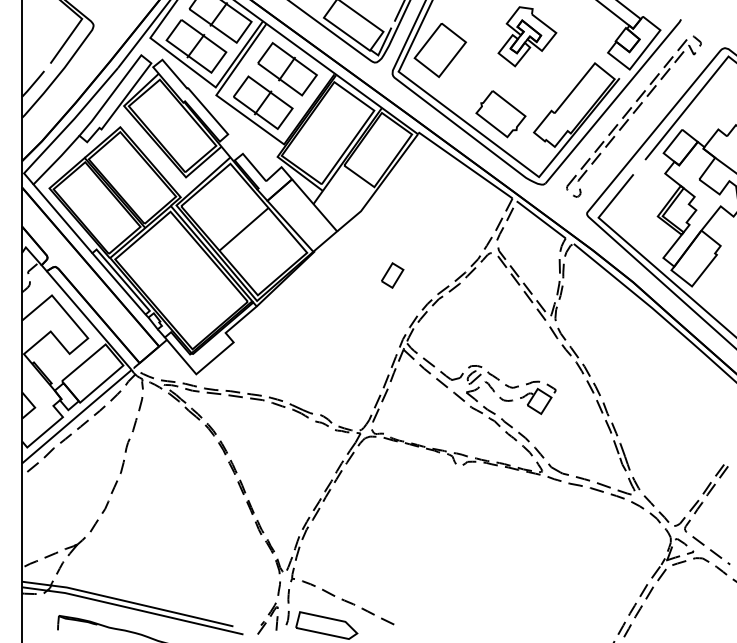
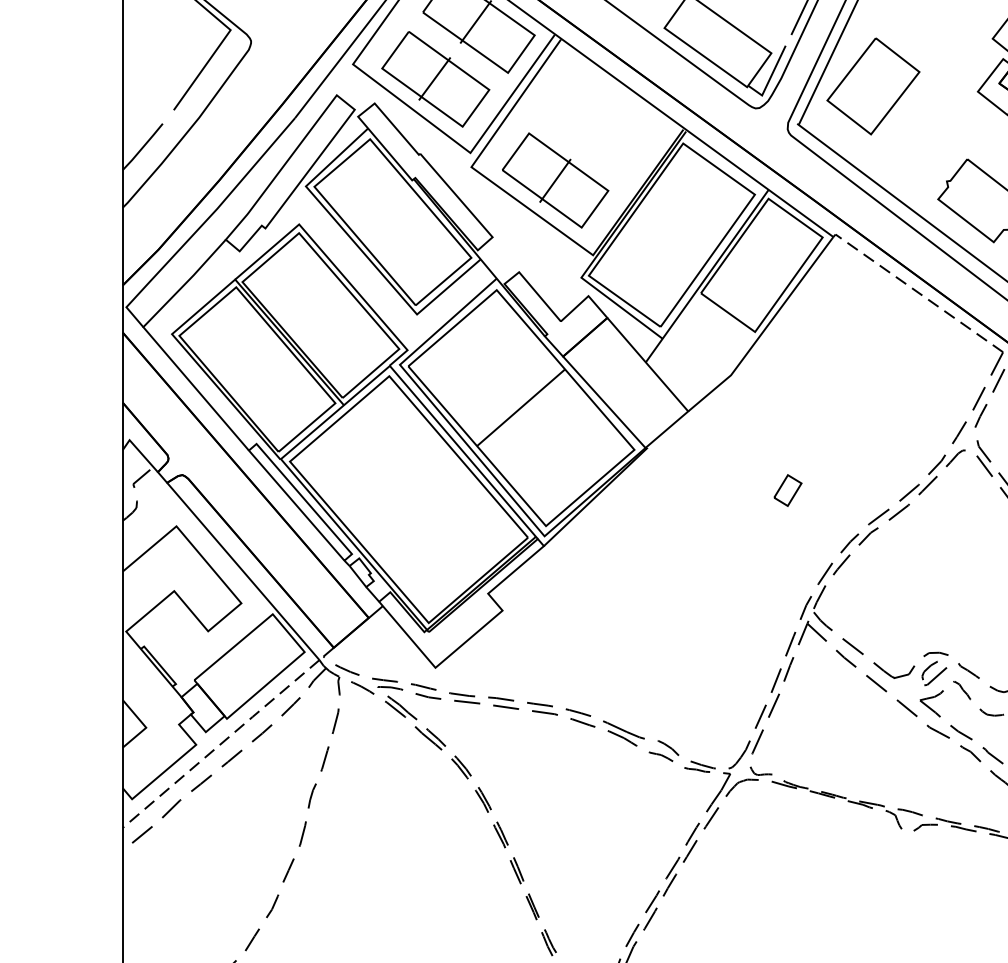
part: (287, 69) -> (599, 120), removed
line: (464, 164) -> (916, 291), solid -> dashed
part: (392, 275) -> (787, 490), size x0.7
line: (77, 416) -> (222, 743), solid -> dashed

